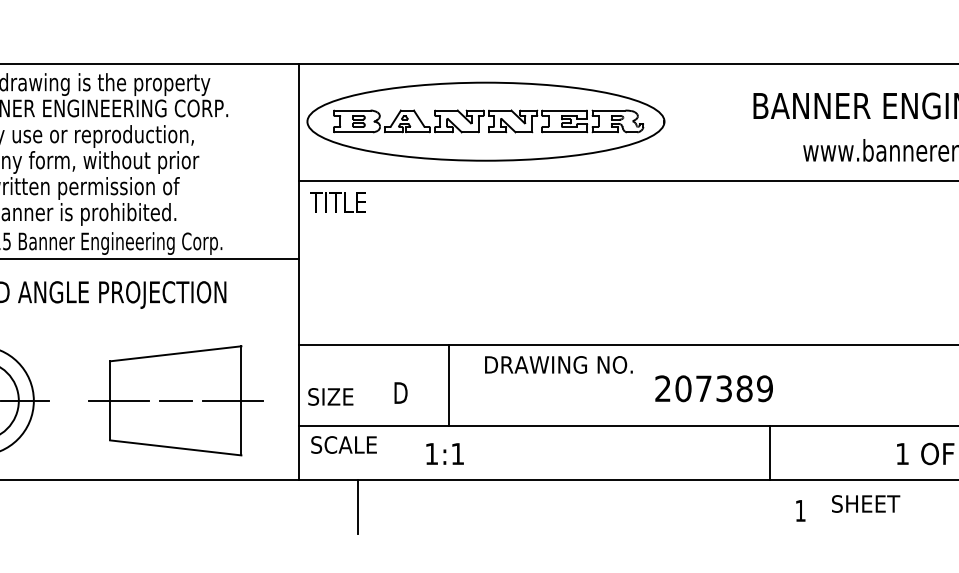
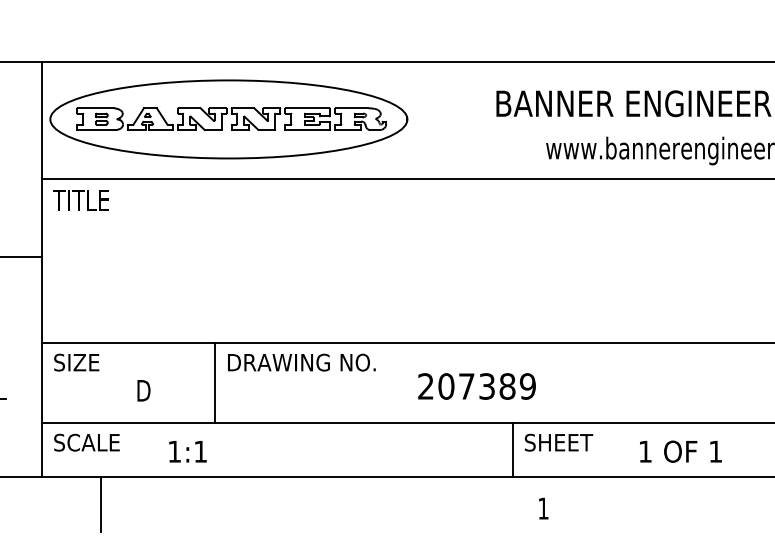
line: (449, 385) -> (215, 383), moved
text: (713, 388) -> (476, 386), moved
text: (330, 396) -> (76, 362), moved
text: (866, 503) -> (559, 442), moved

